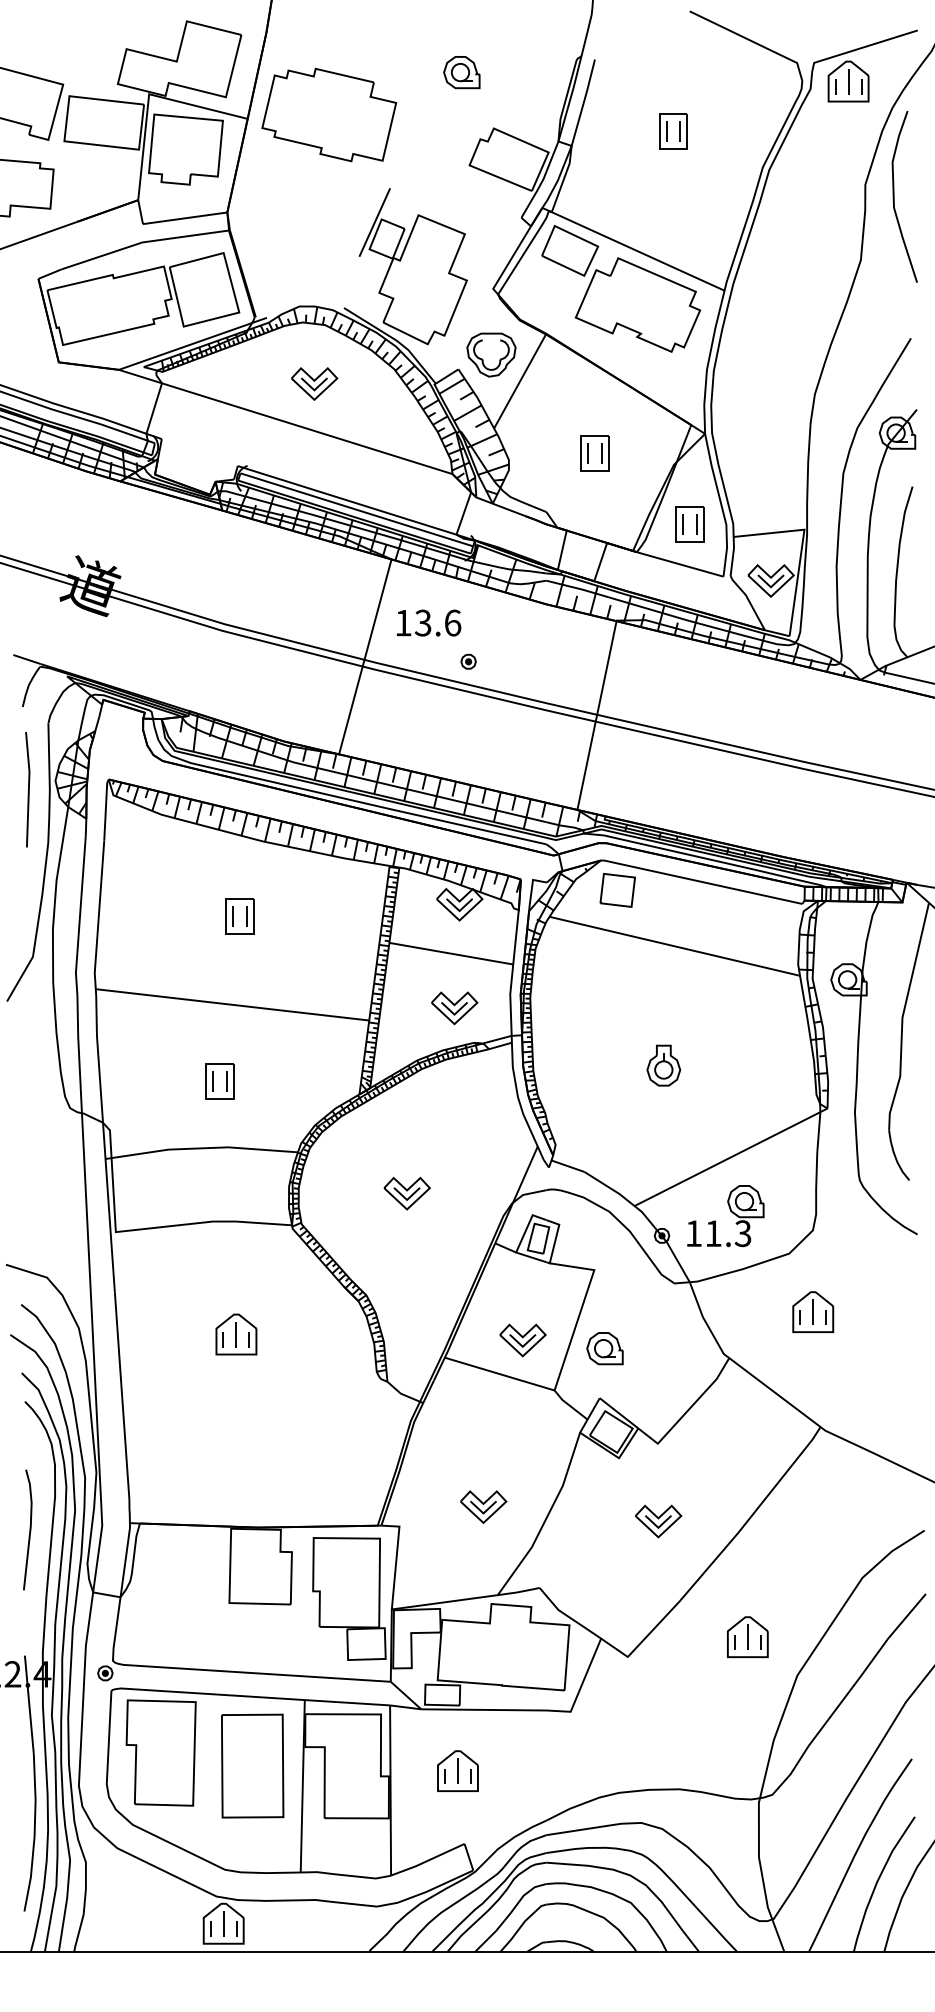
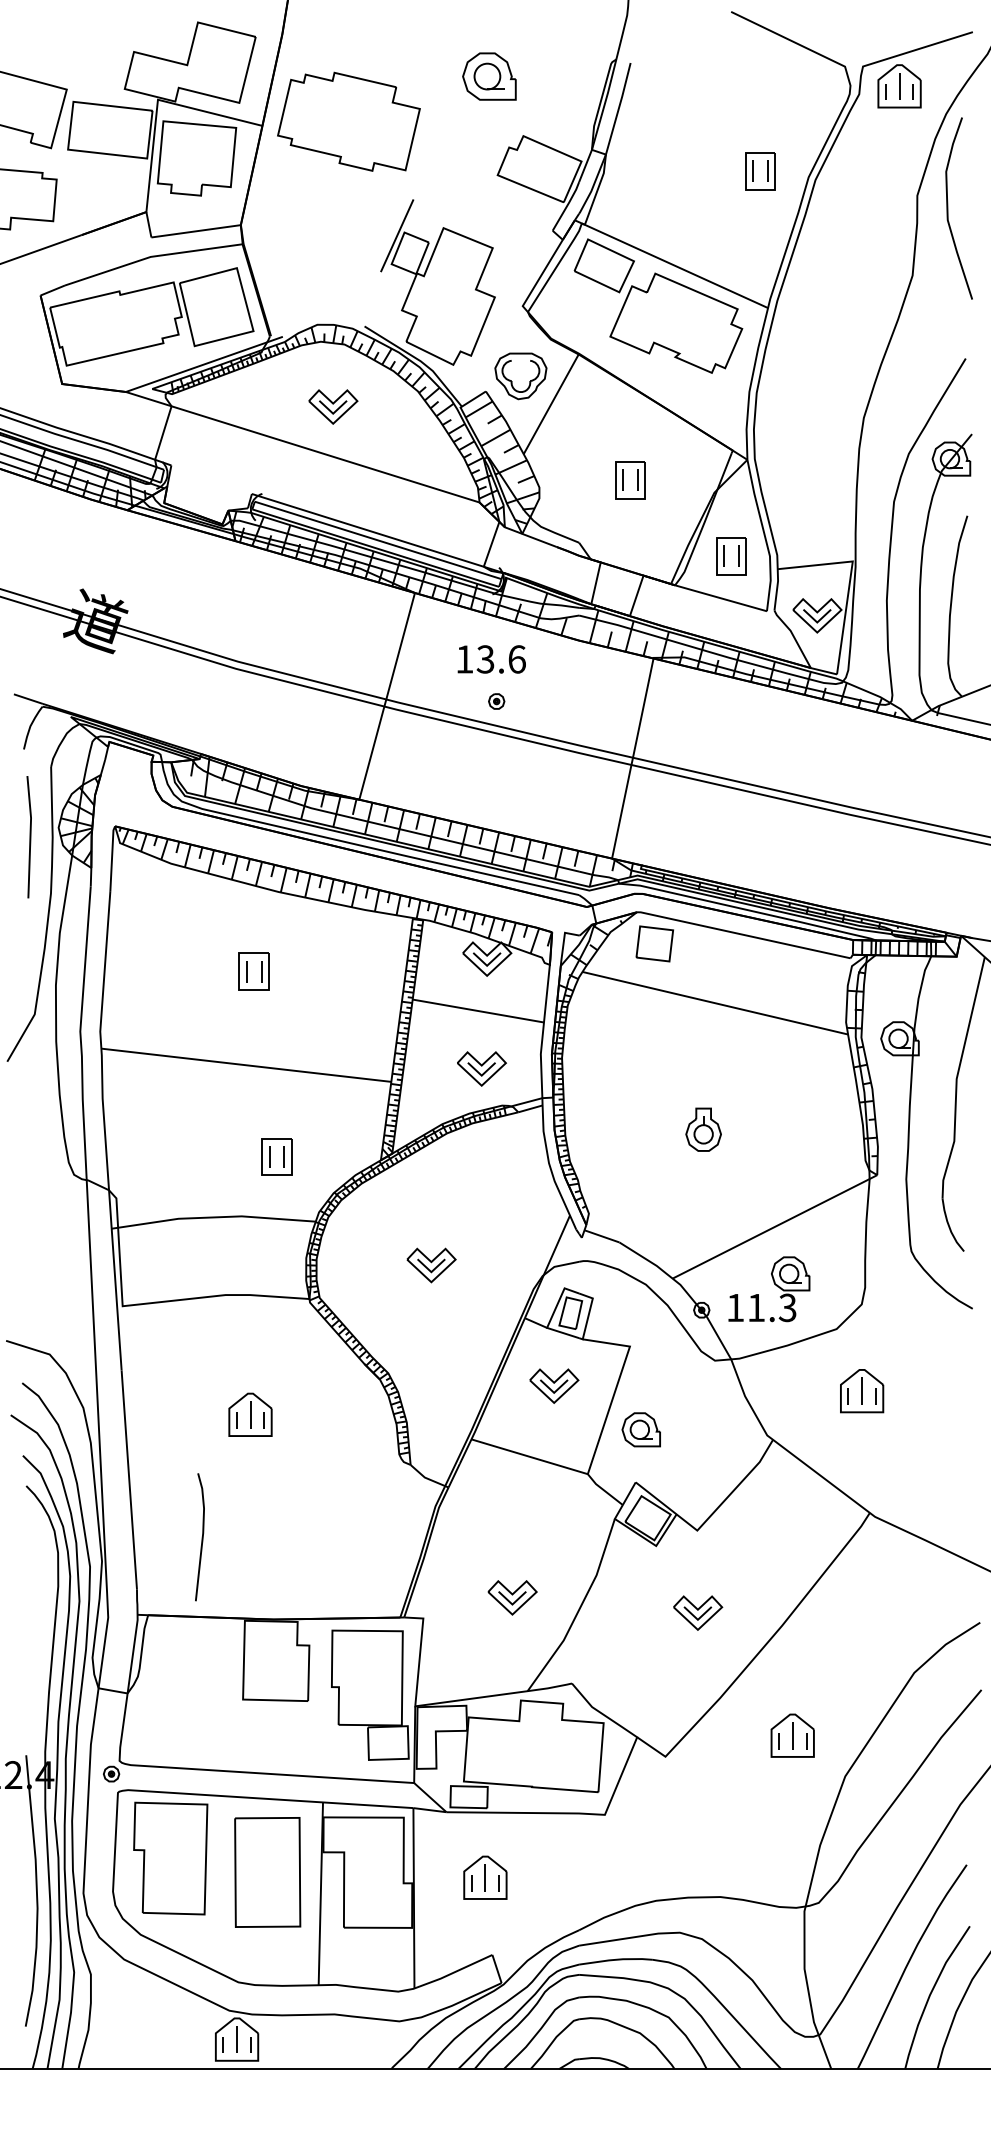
part: (461, 72) -> (489, 76), size x1.4
part: (673, 131) -> (760, 171), moved
text: (429, 622) -> (492, 658), moved
part: (219, 1081) -> (276, 1157), moved
part: (522, 1340) -> (553, 1386), moved
line: (29, 1529) -> (201, 1536), moved

